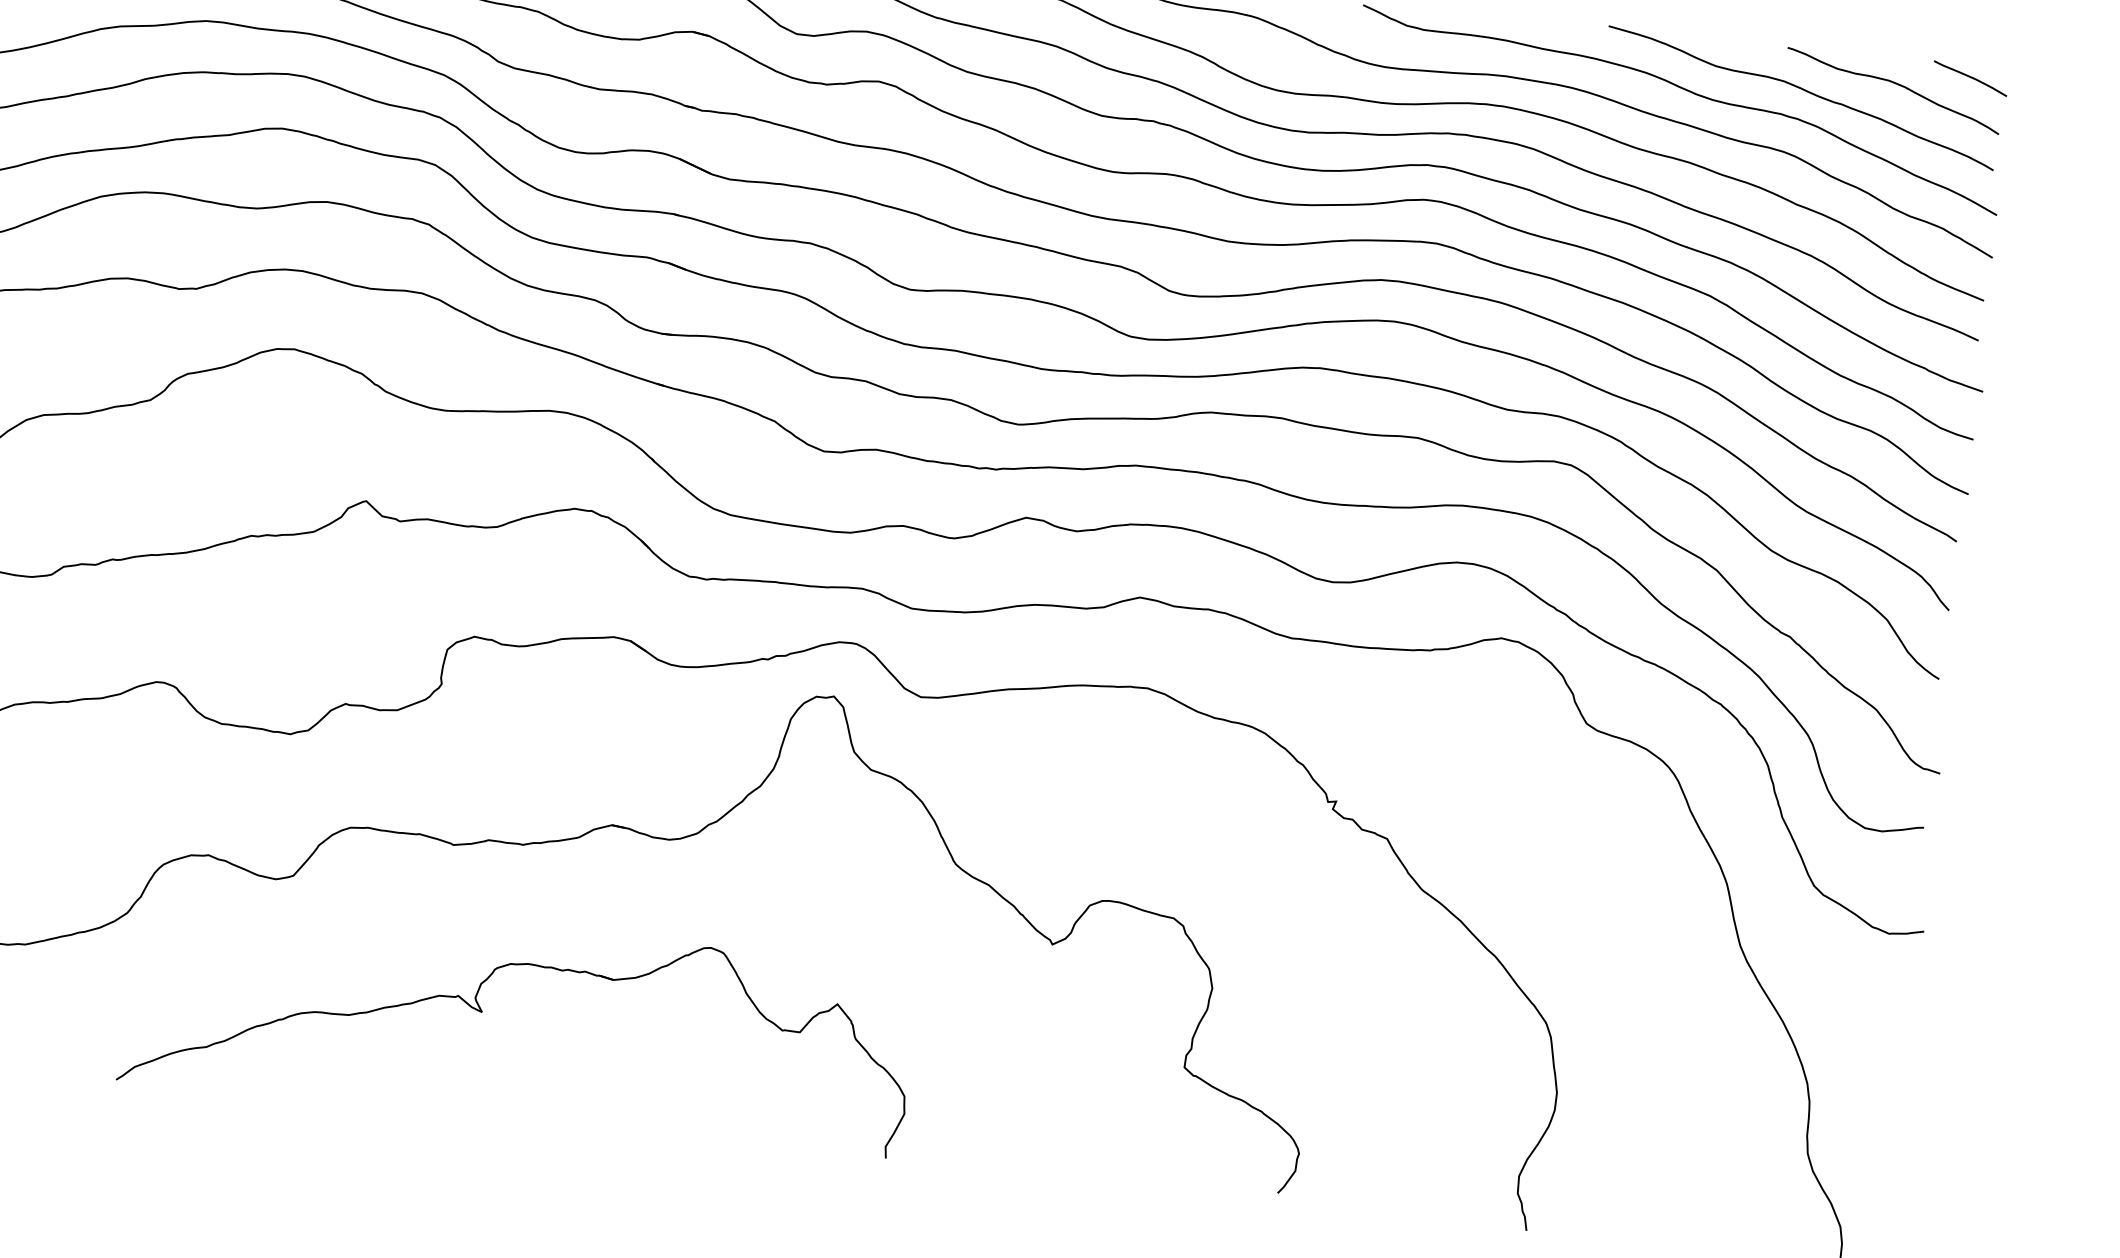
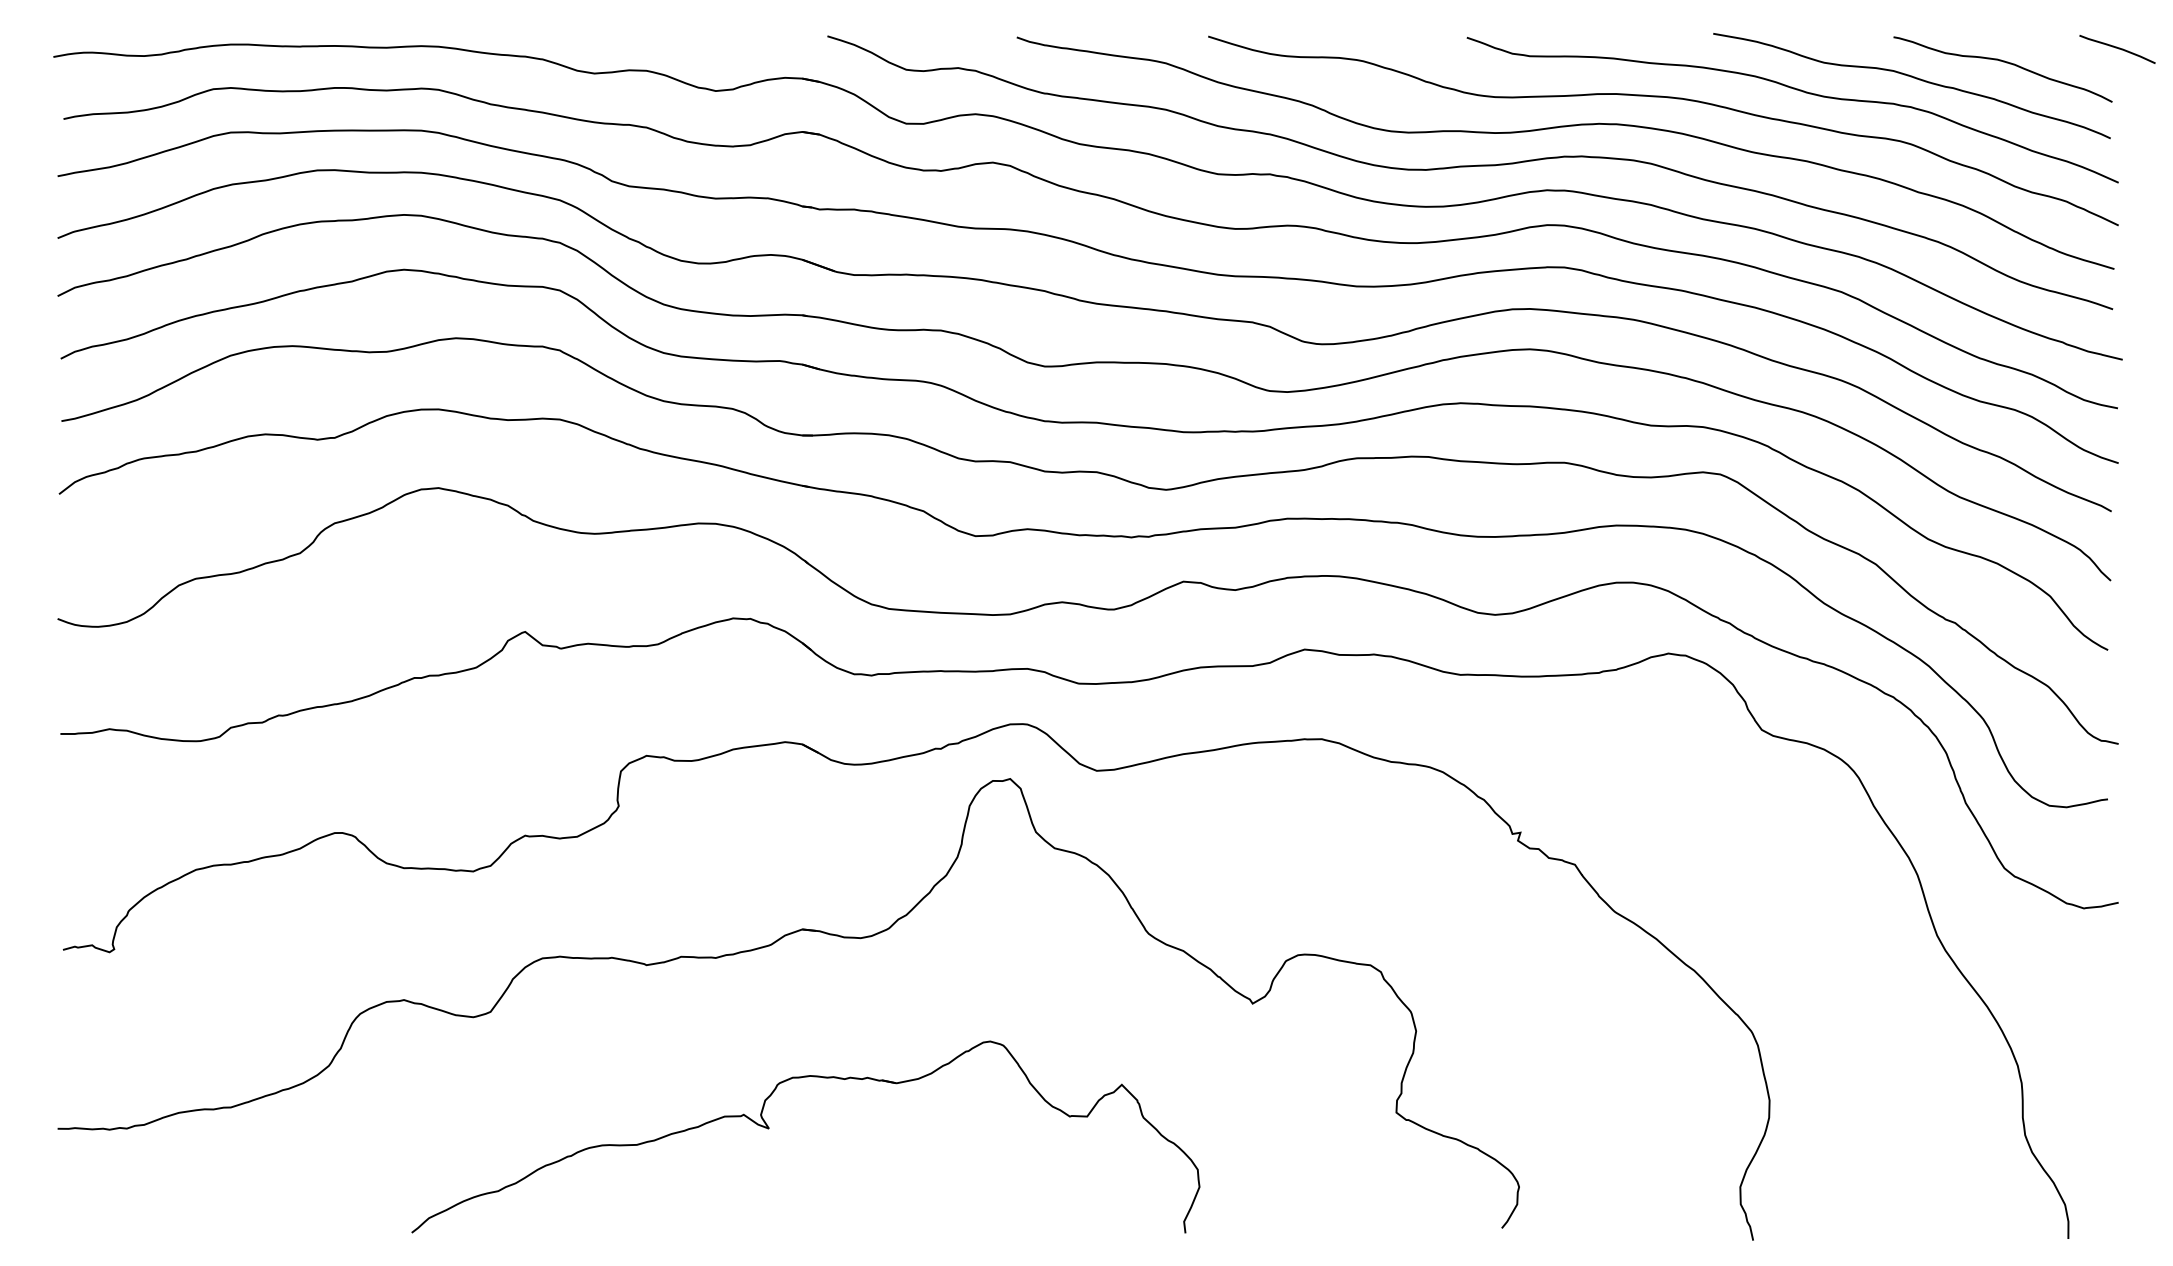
curve: (1970, 77) -> (2117, 48), moved
part: (482, 1012) -> (769, 1128), moved

